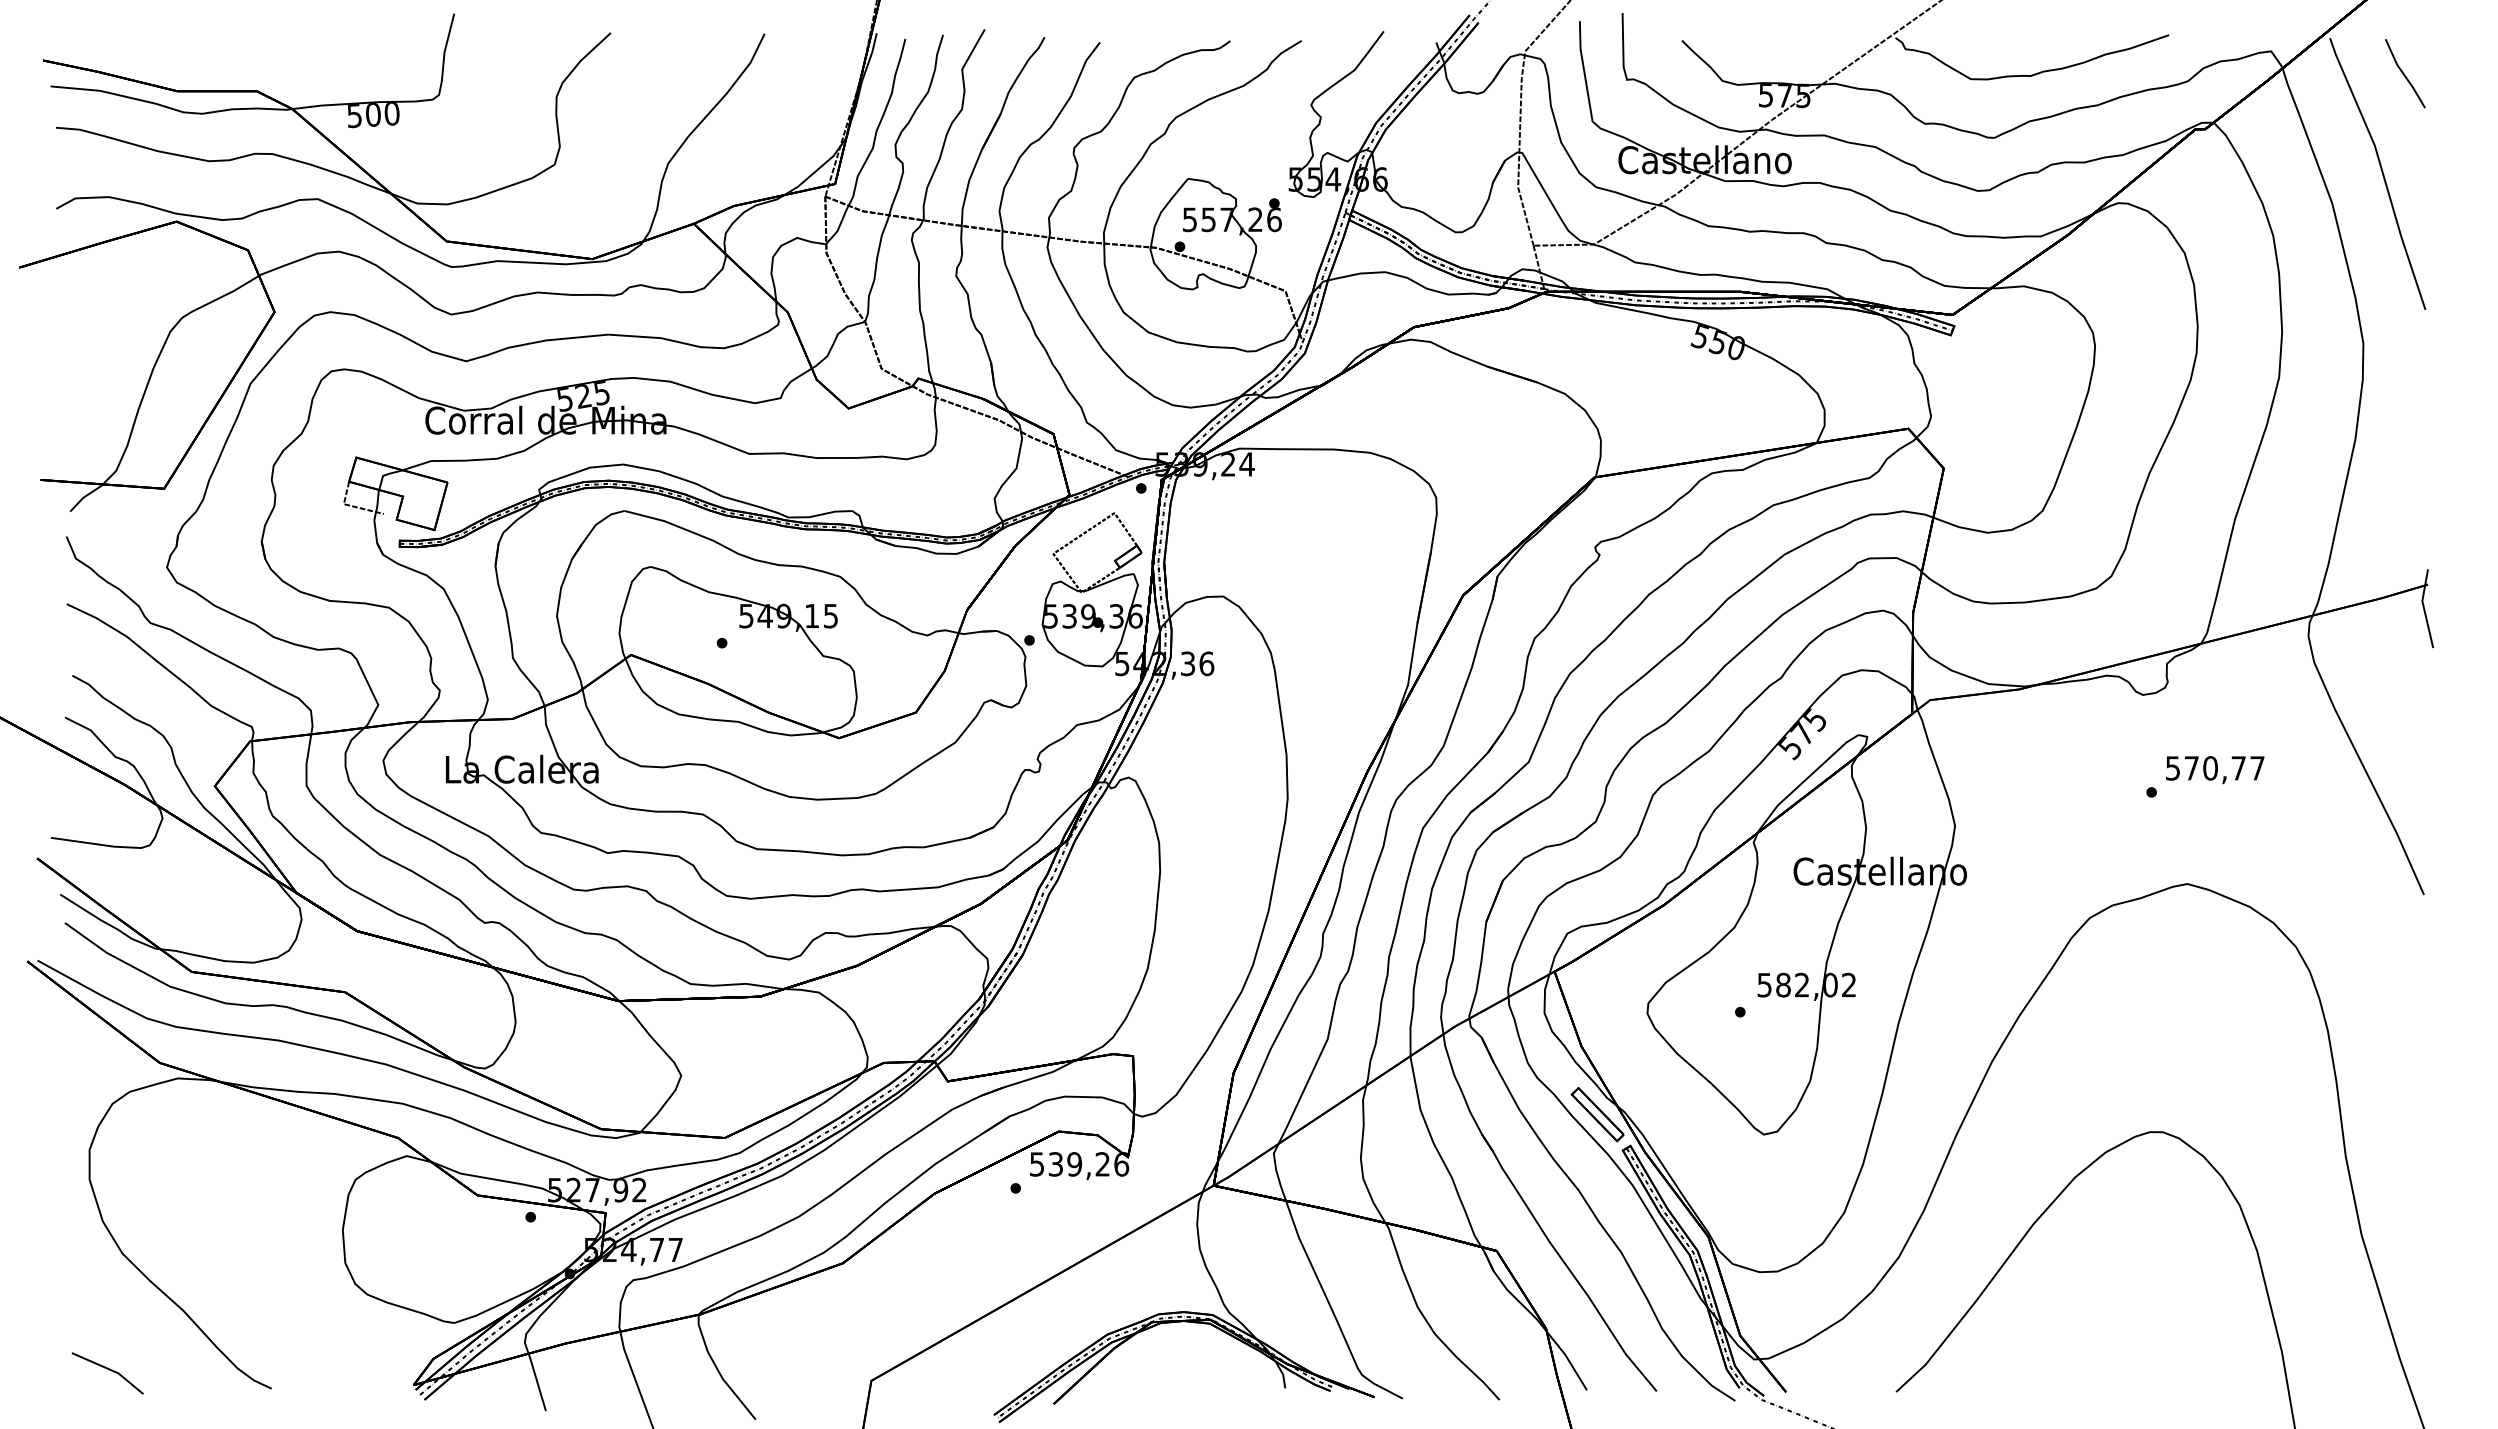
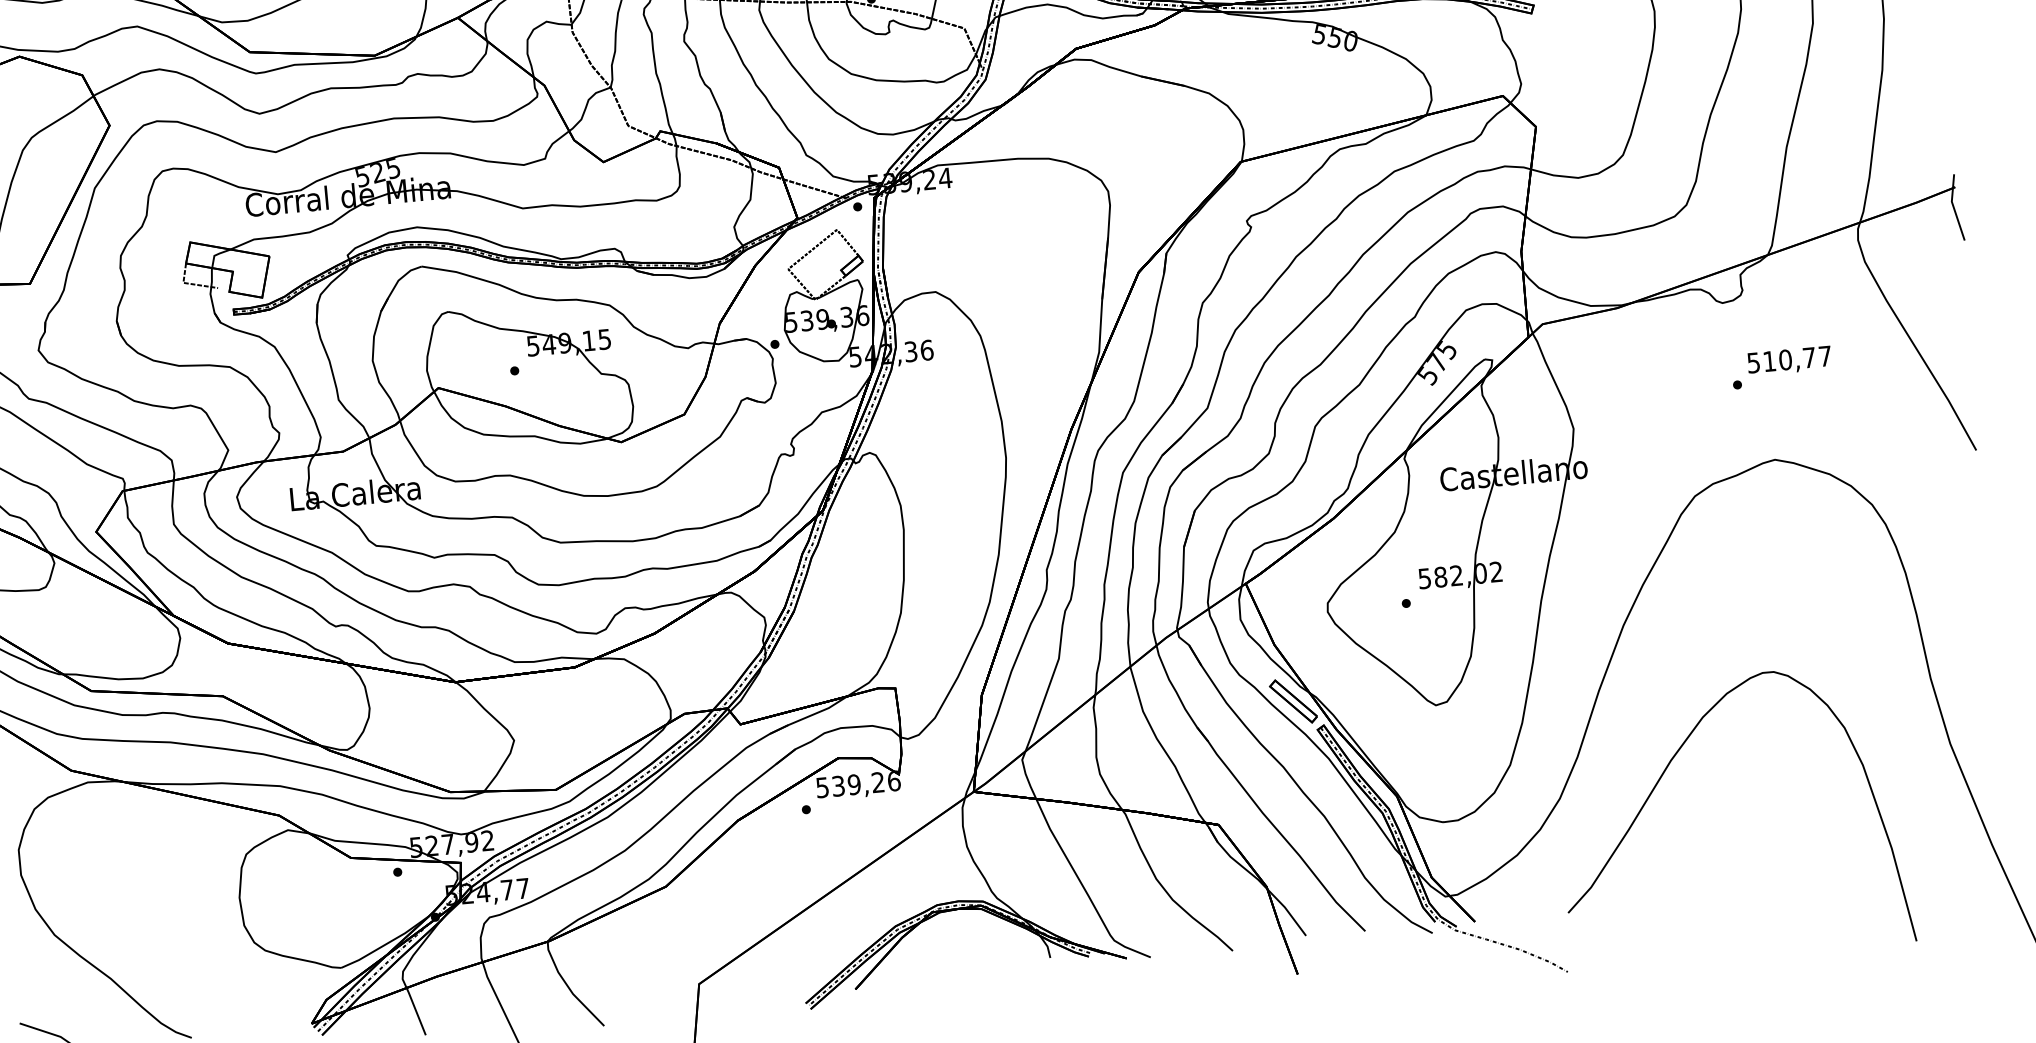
text: (2191, 768) -> (1769, 361), 570,77 -> 510,77

